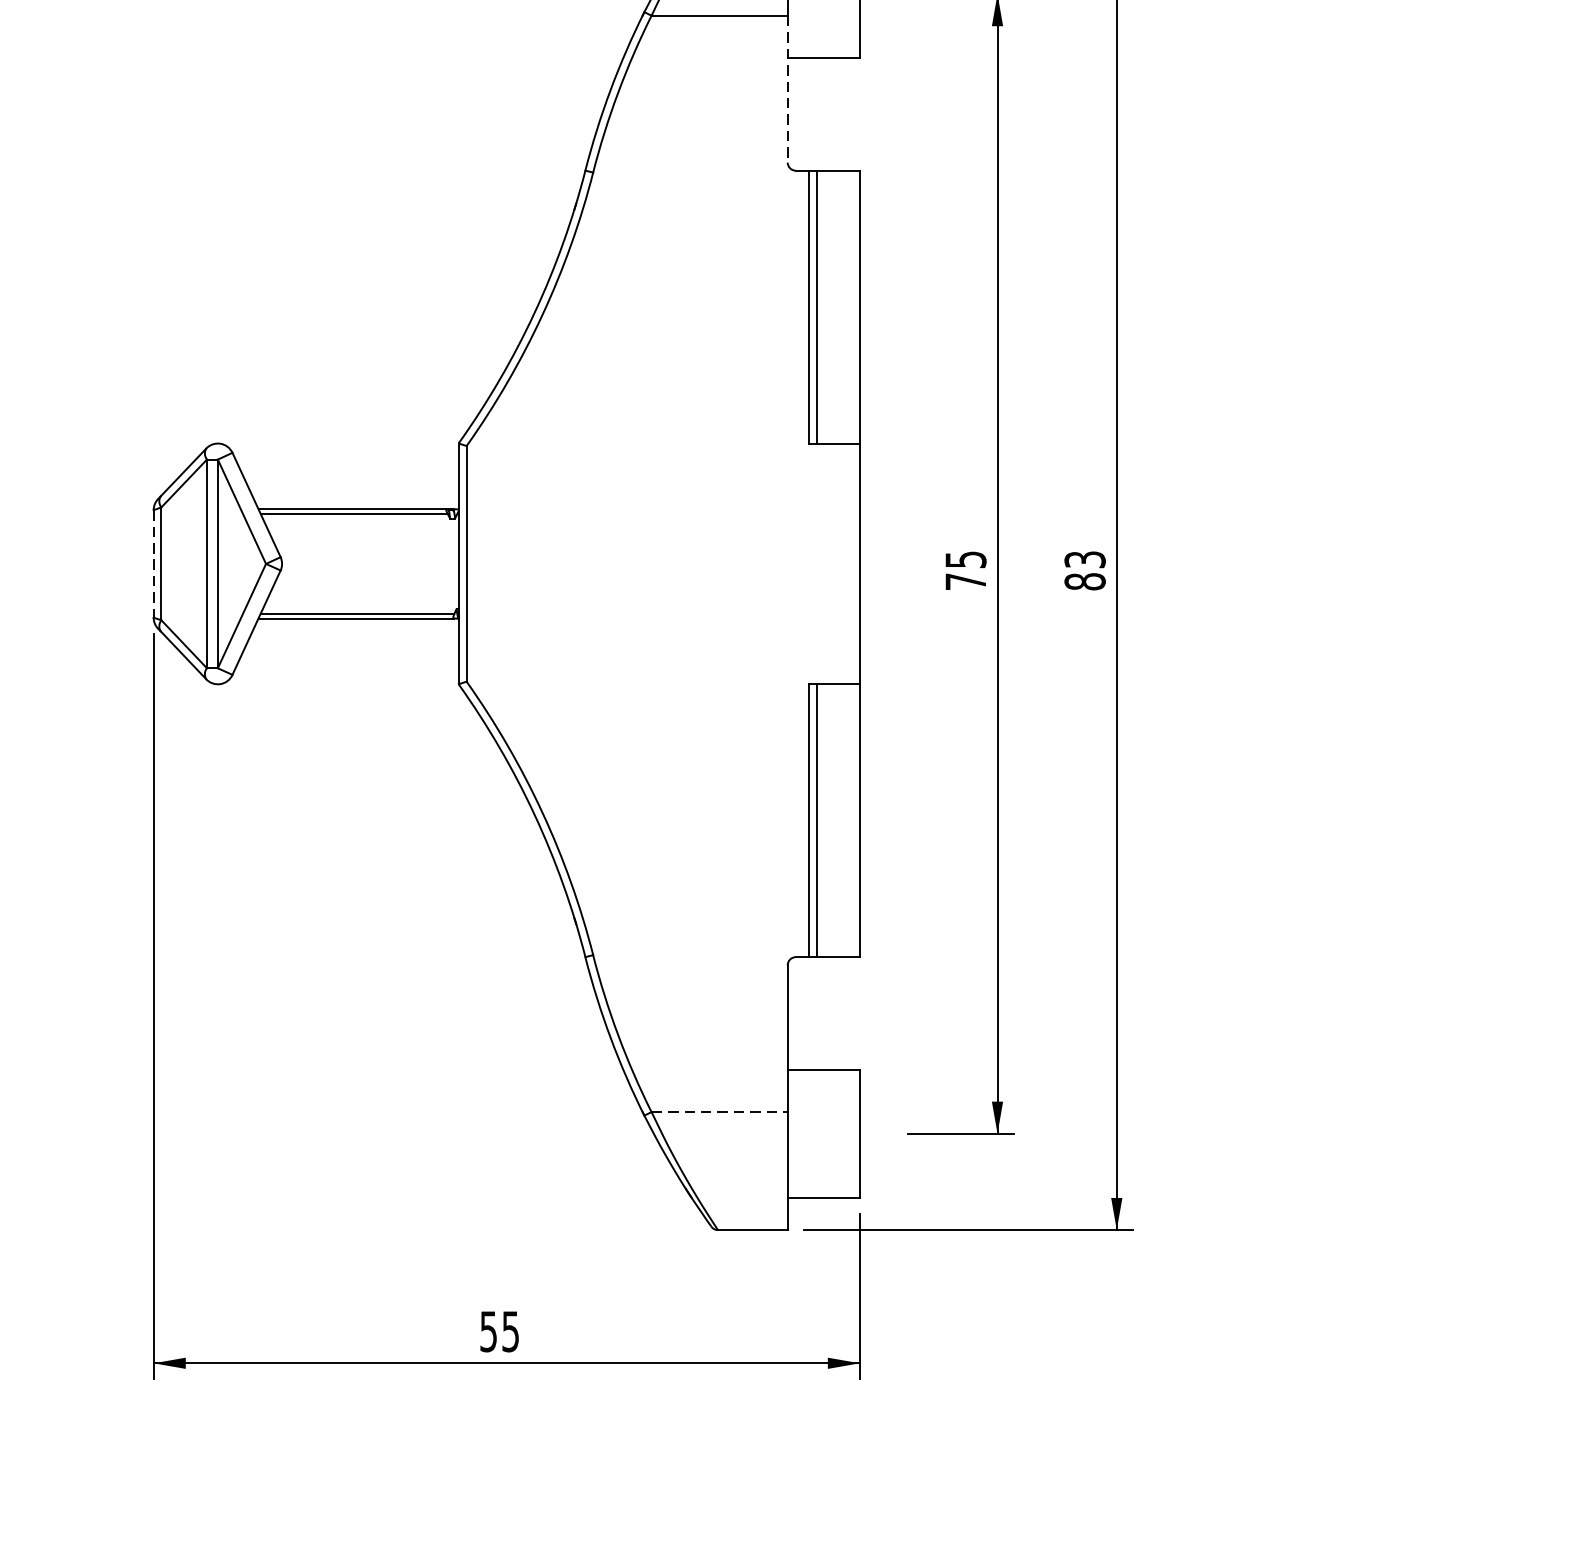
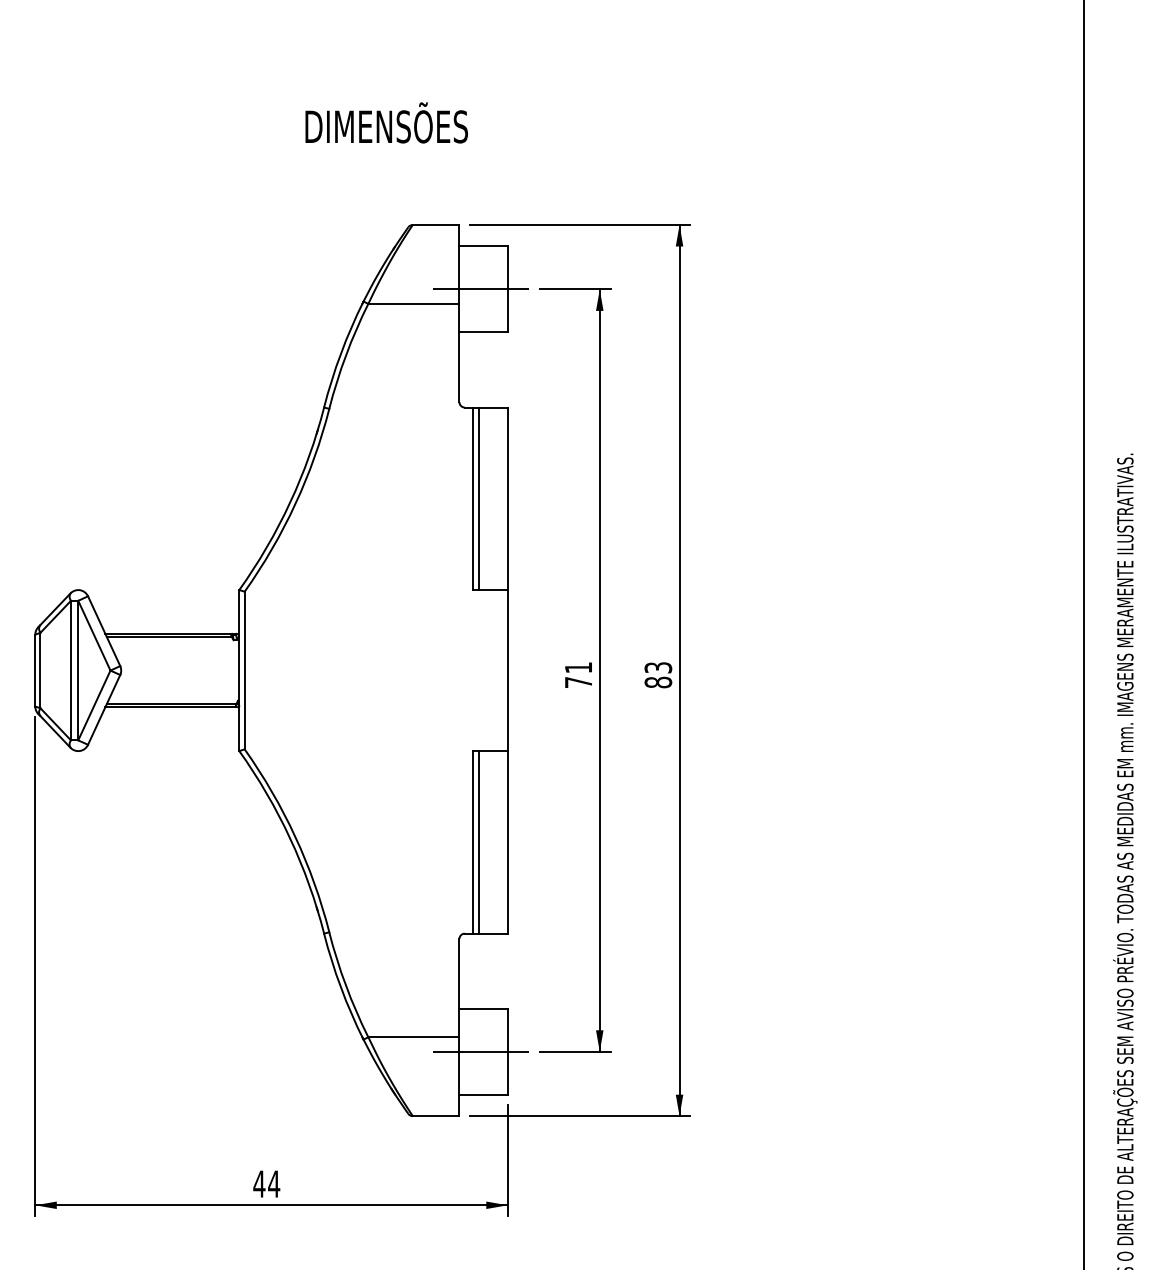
line: (787, 89) -> (459, 353), dashed -> solid
text: (965, 559) -> (578, 667), 75 -> 71
line: (153, 563) -> (35, 670), dashed -> solid
line: (719, 1112) -> (413, 1037), dashed -> solid
line: (819, 1133) -> (480, 1051), added
text: (499, 1330) -> (266, 1183), 55 -> 44

